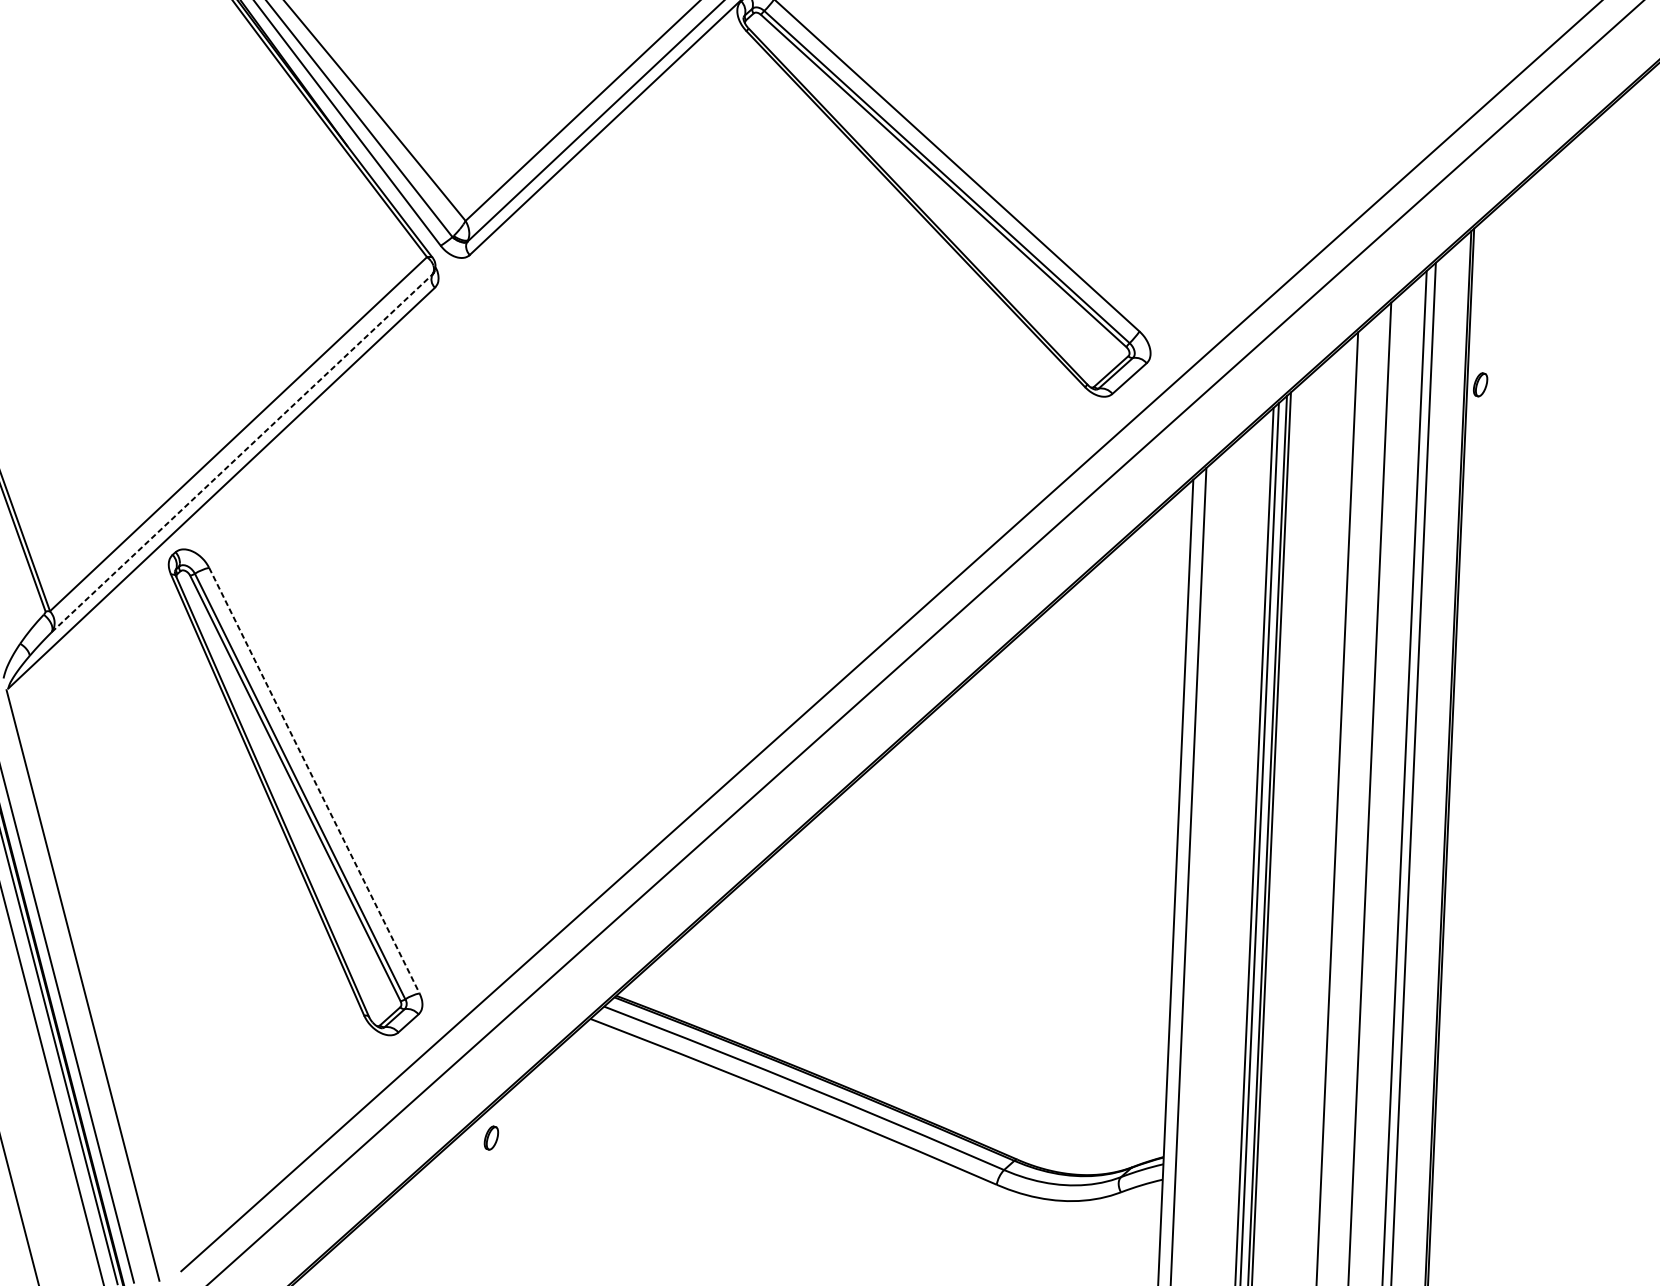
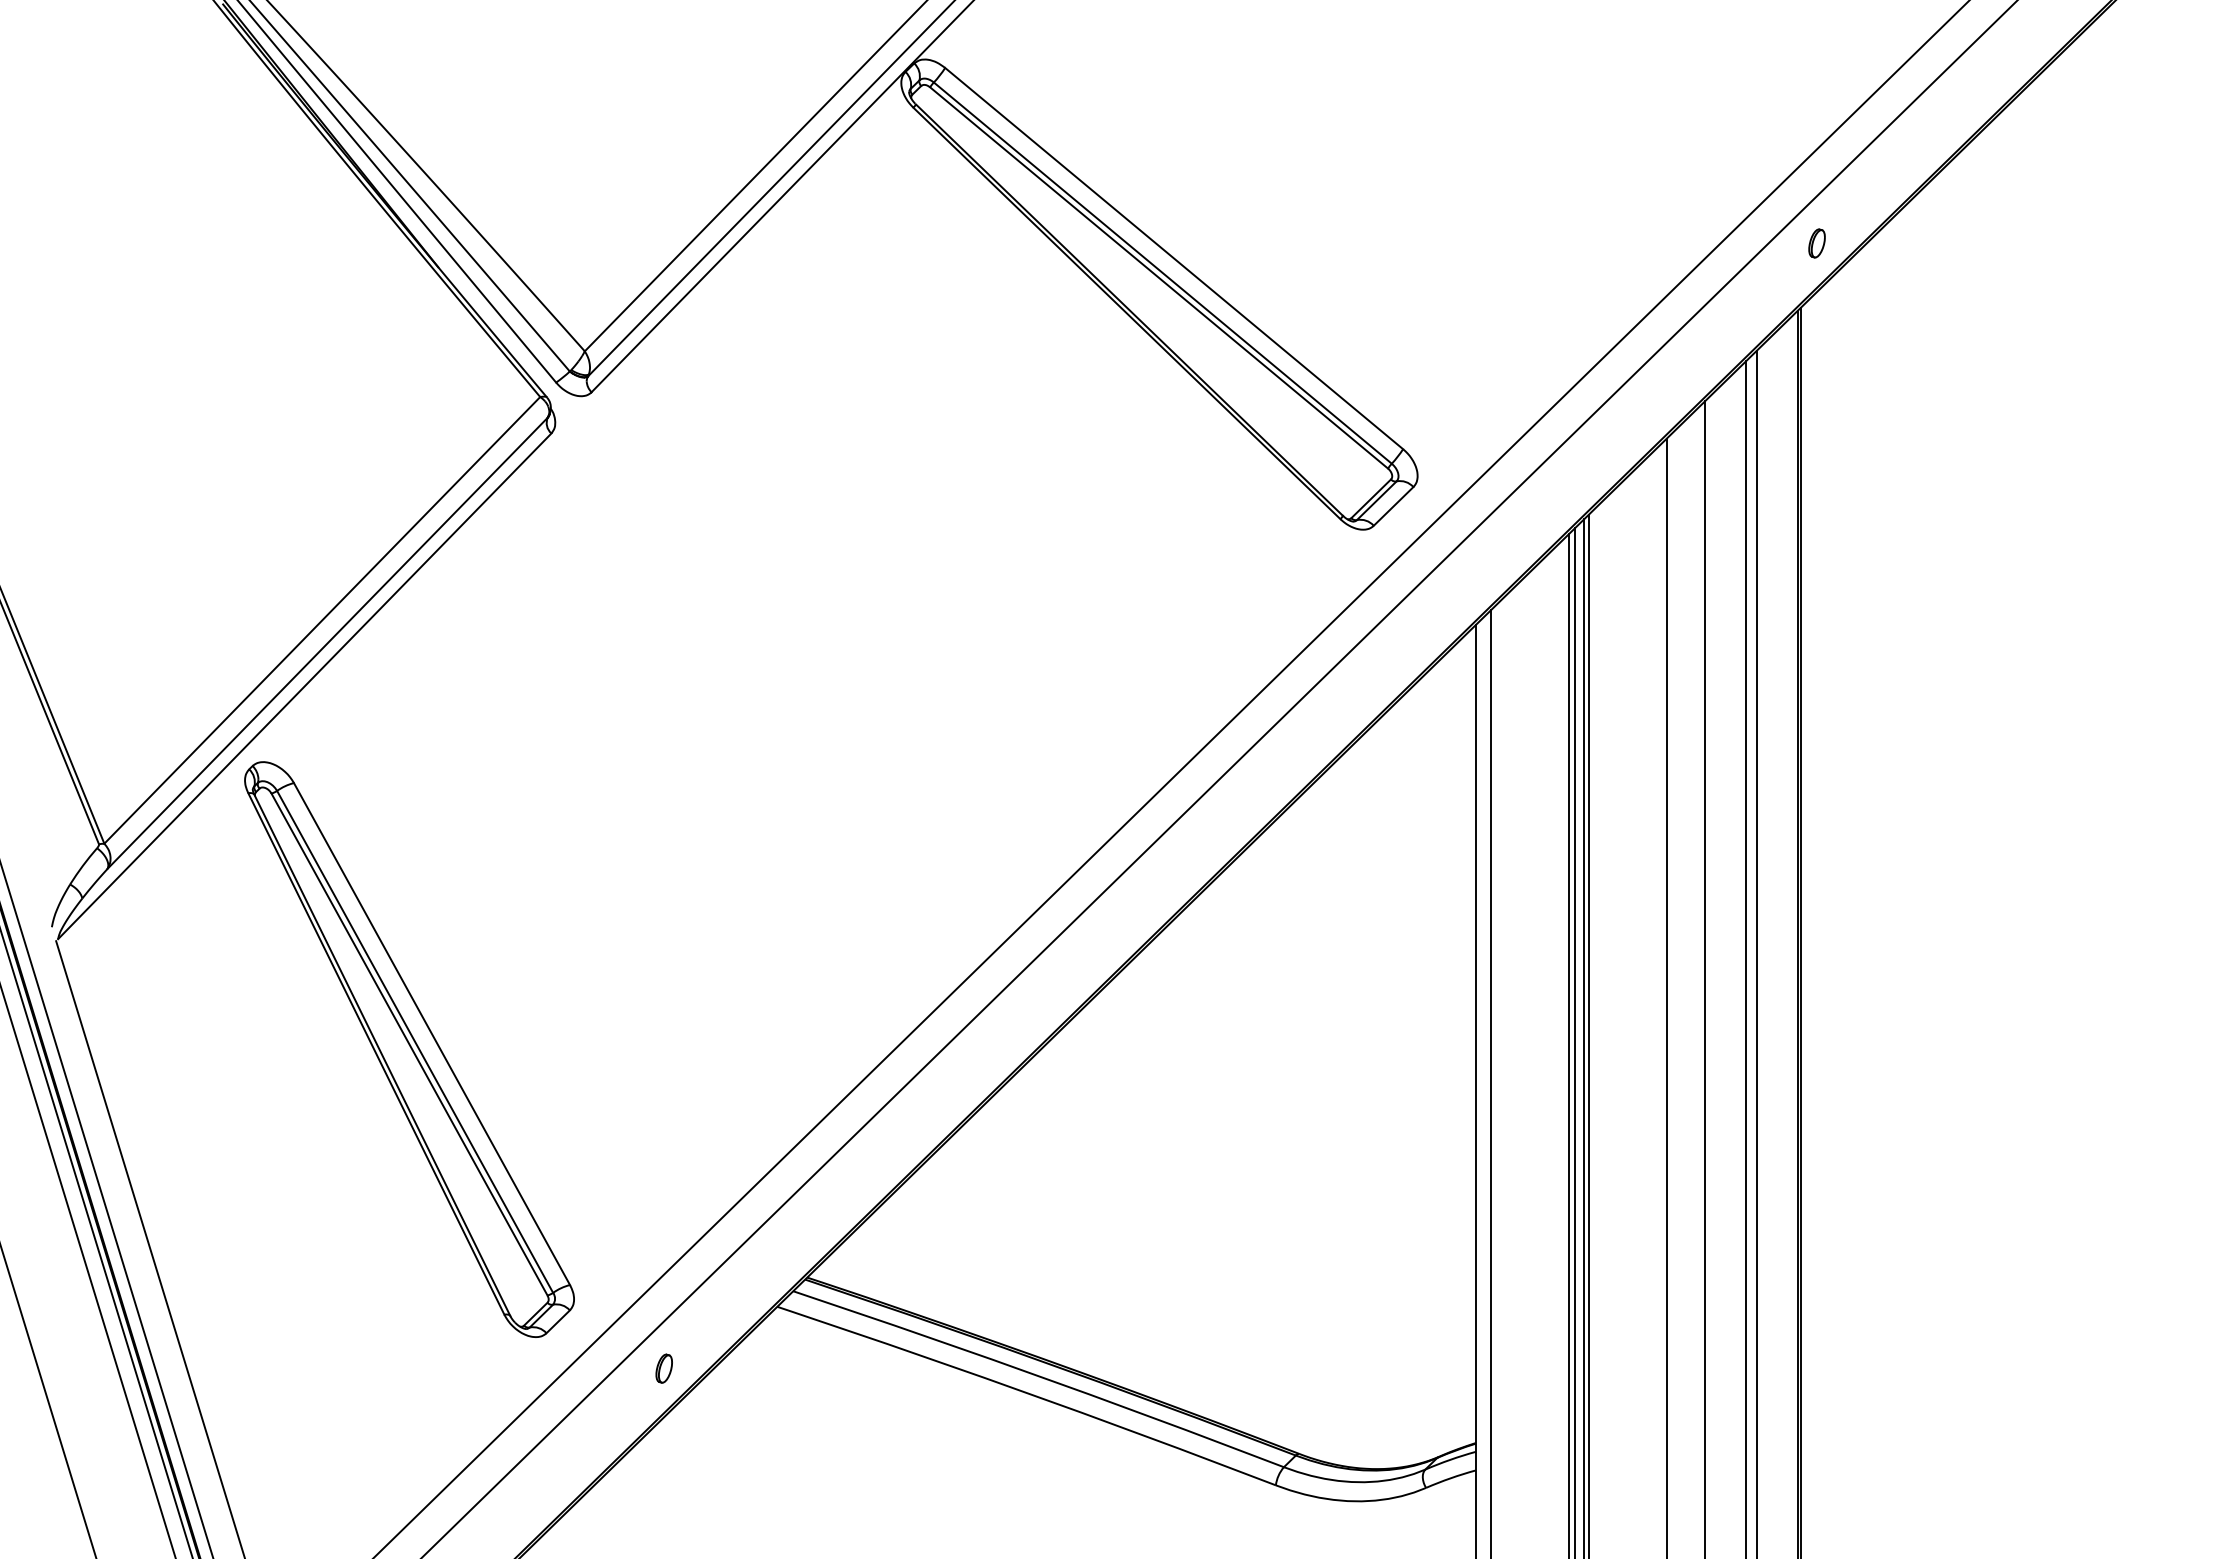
part: (1480, 384) -> (1816, 243), moved
line: (242, 452) -> (328, 642), dashed -> solid
line: (314, 781) -> (432, 1034), dashed -> solid
part: (490, 1137) -> (663, 1368), moved

